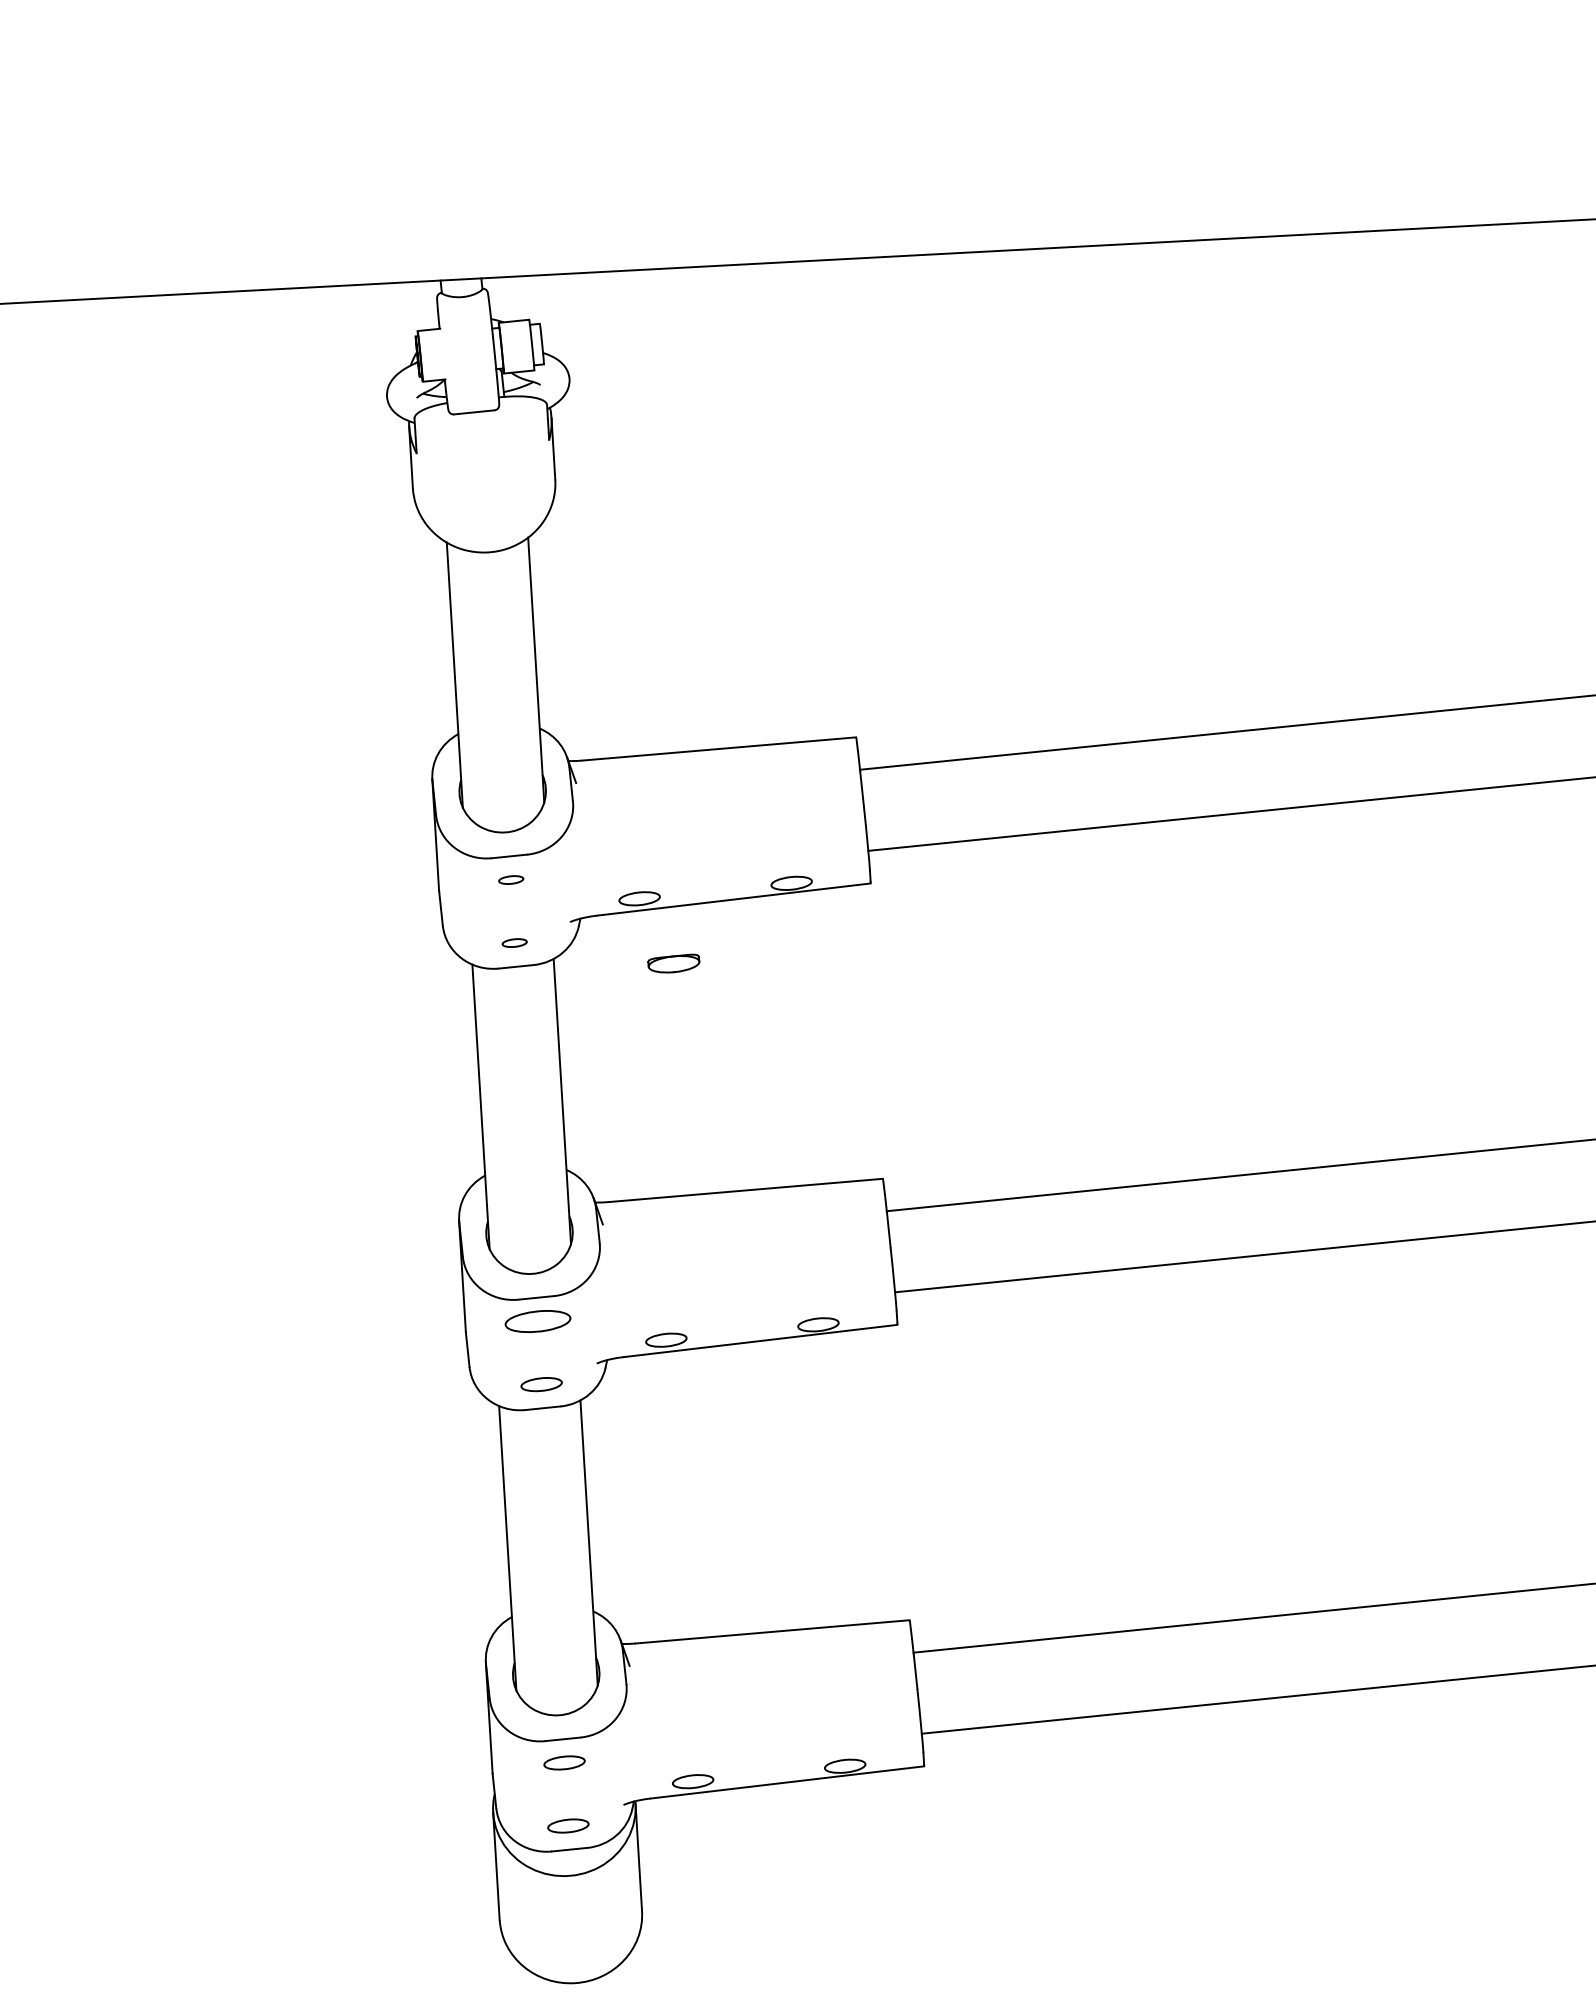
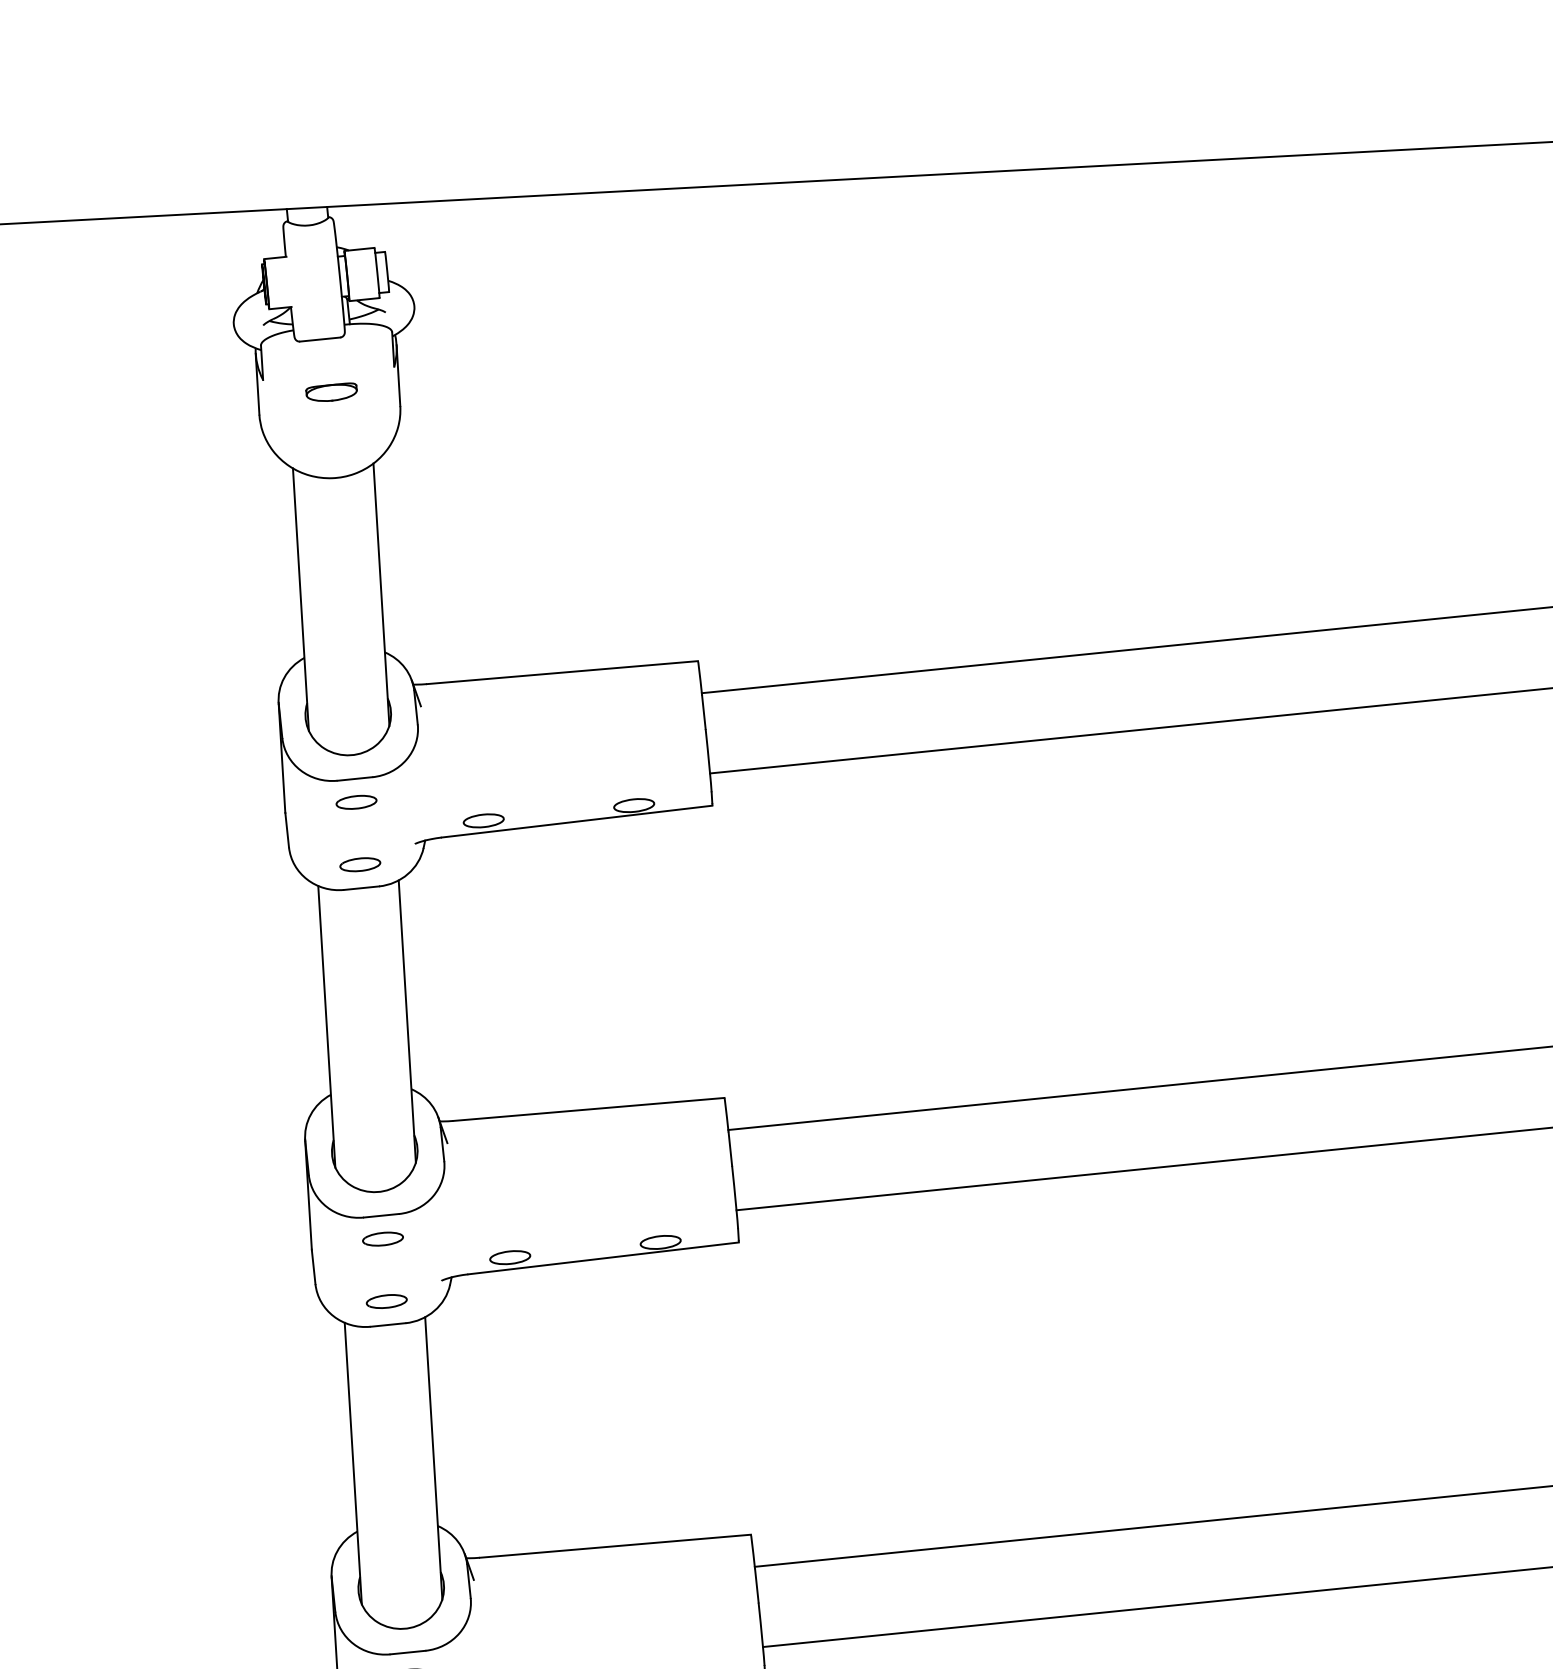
part: (511, 879) -> (356, 801), size x1.67
part: (514, 942) -> (359, 864), size x1.67
part: (673, 963) -> (331, 392), moved
part: (537, 1321) -> (382, 1239), size x0.62

